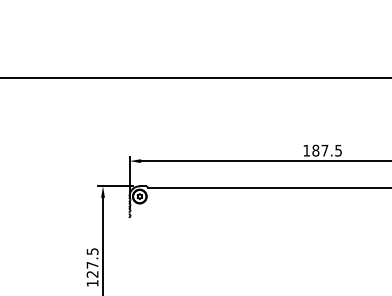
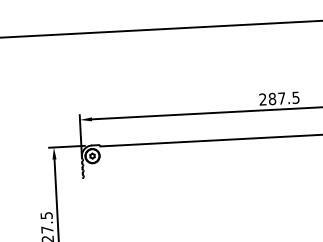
text: (306, 150) -> (262, 99), 187.5 -> 287.5

